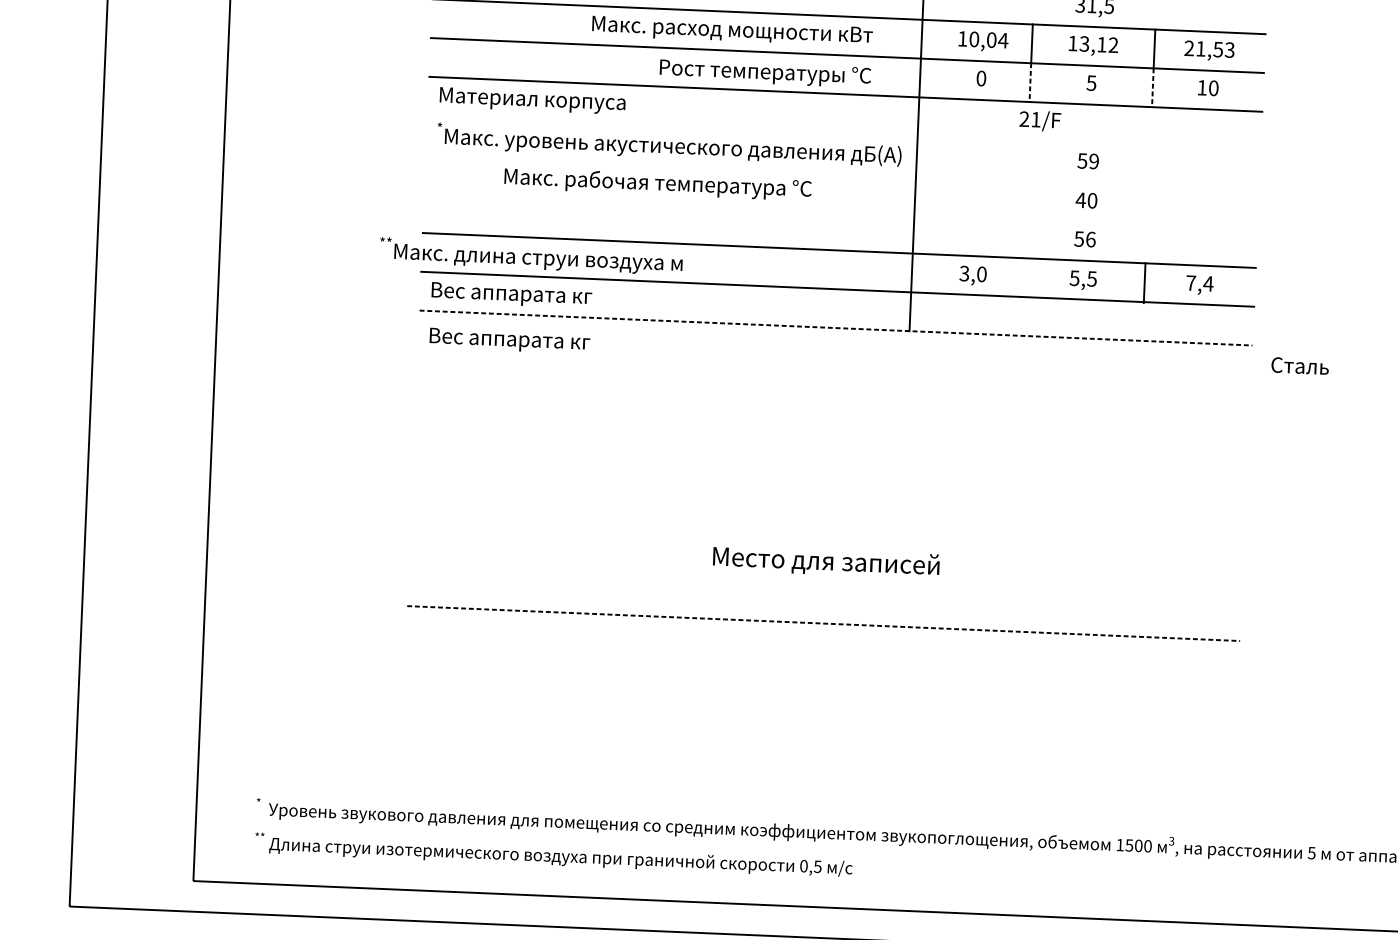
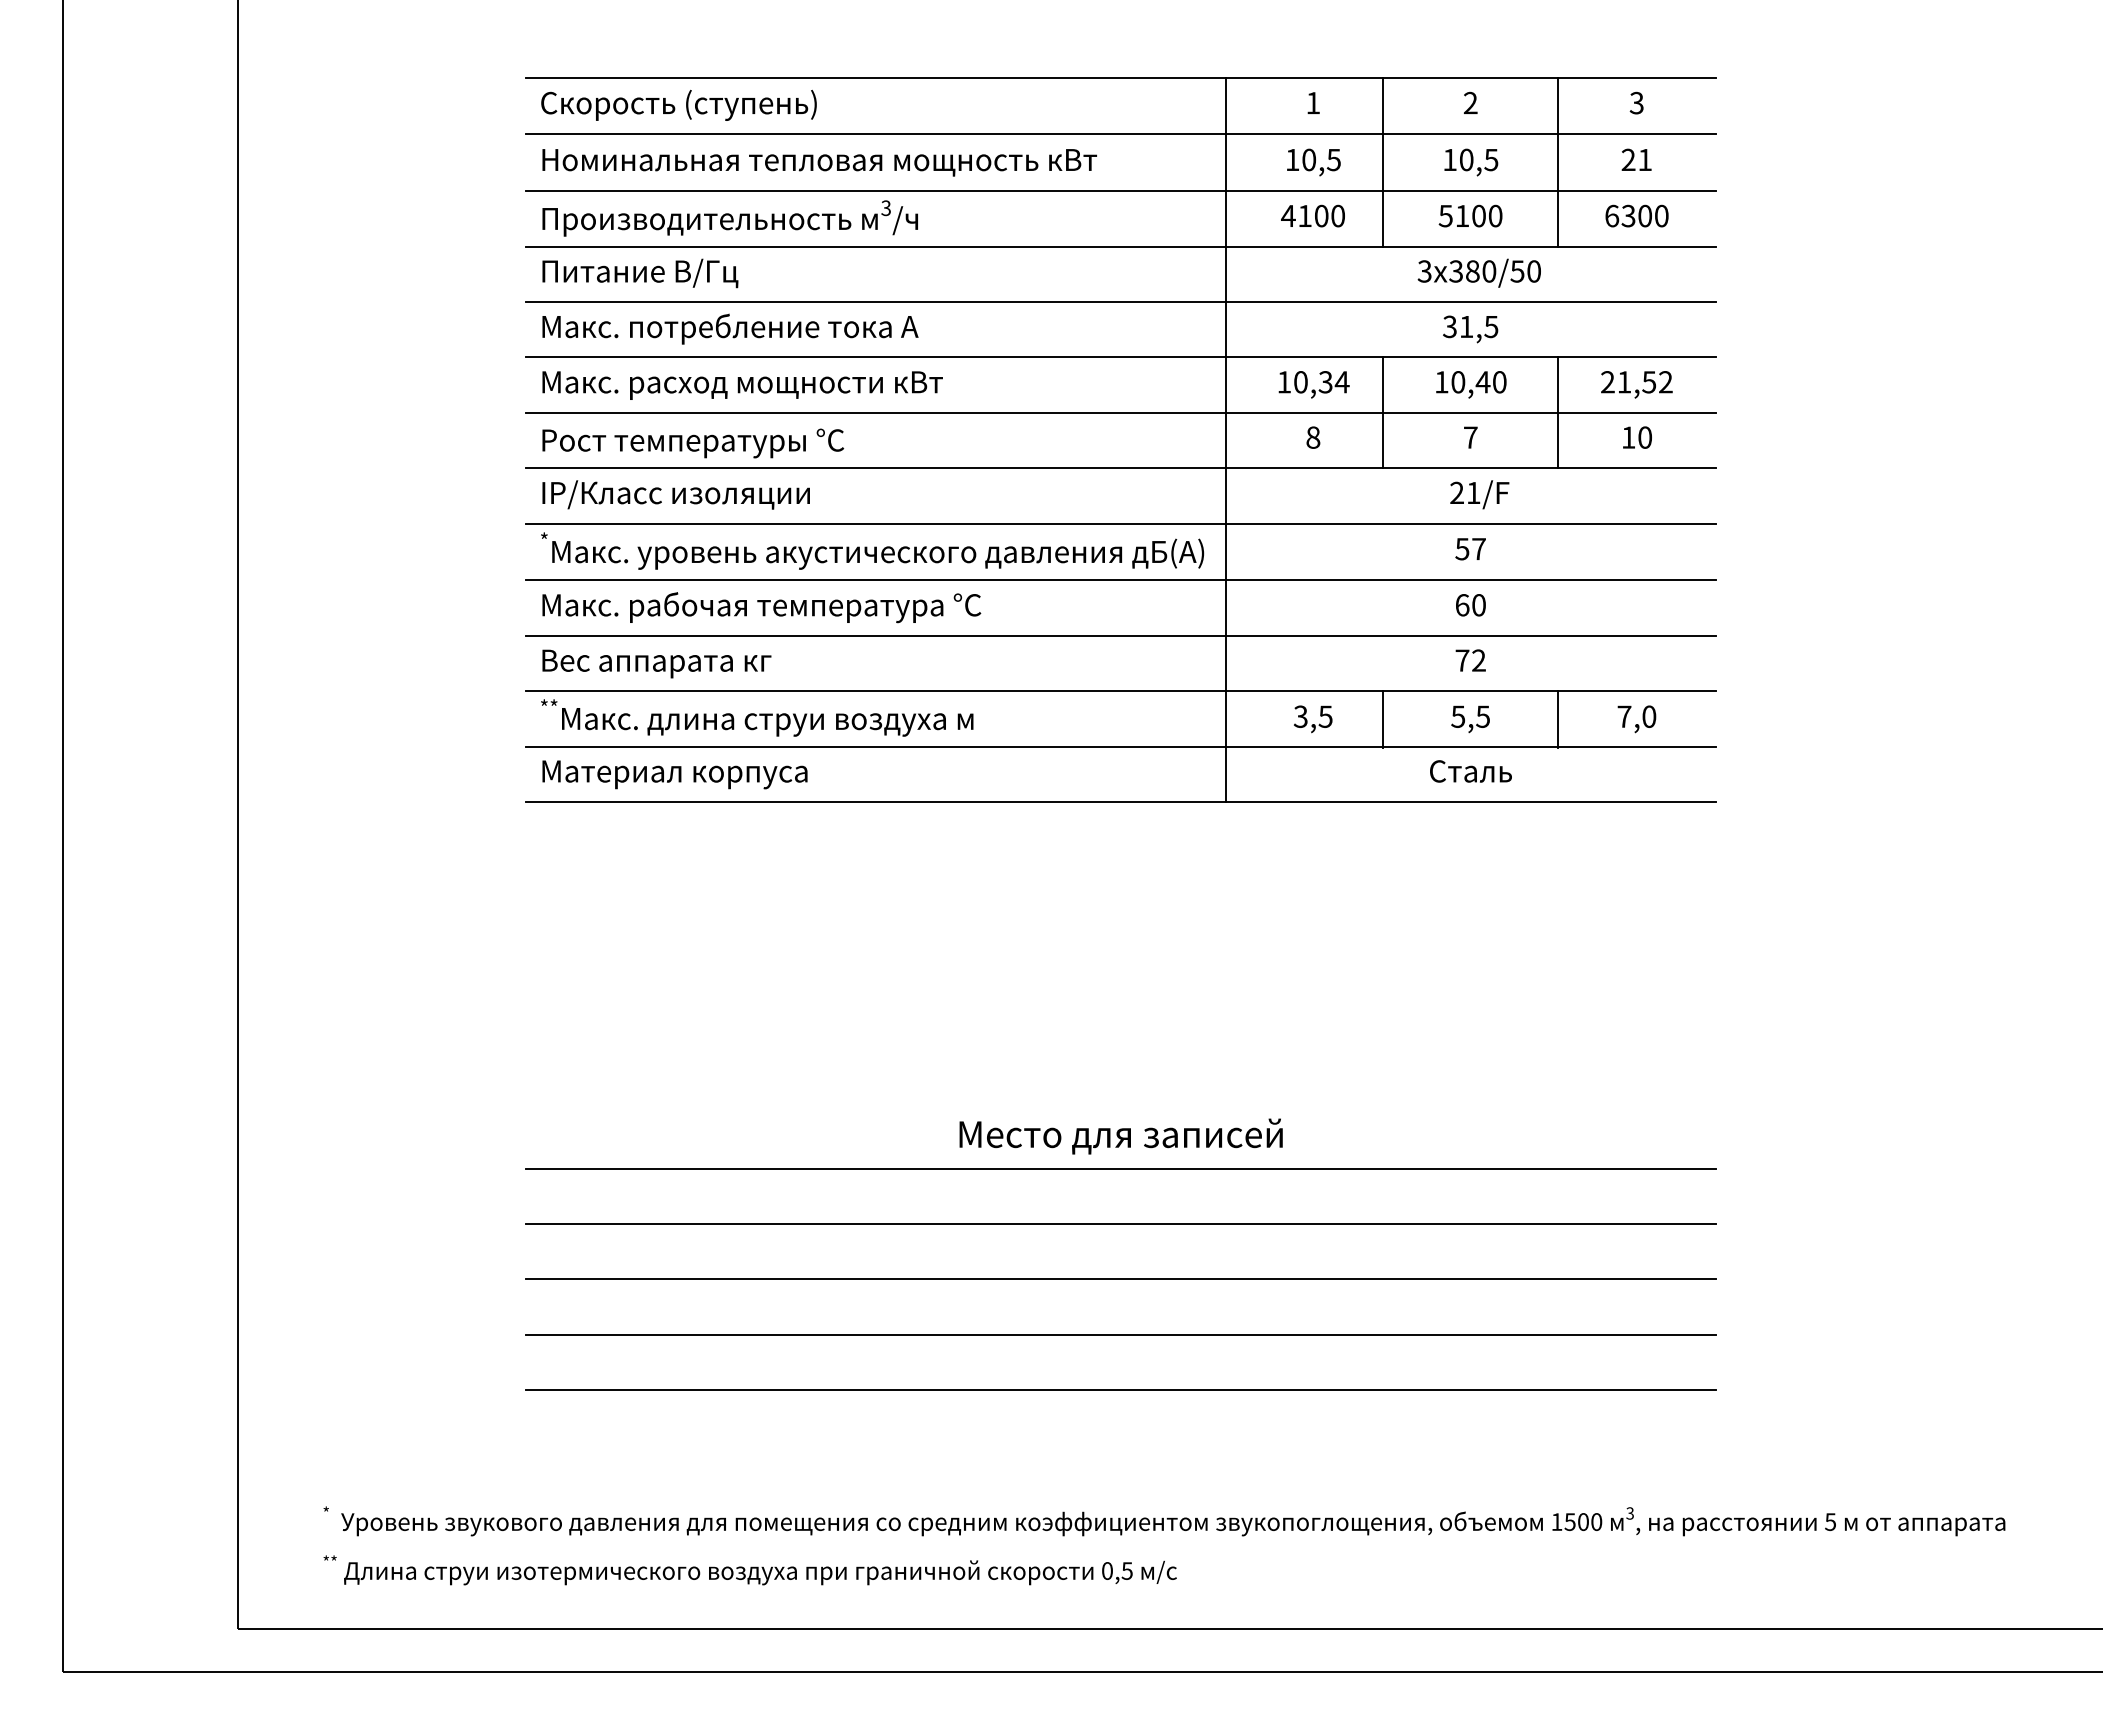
text: (732, 31) -> (742, 385), moved
text: (991, 40) -> (1325, 382), 10,04 -> 10,34
text: (1098, 44) -> (1478, 382), 13,12 -> 10,40
text: (1229, 50) -> (1665, 382), 21,53 -> 21,52
text: (765, 73) -> (693, 443), moved
text: (981, 78) -> (1313, 437), 0 -> 8
line: (1030, 82) -> (1383, 440), dashed -> solid
text: (1091, 83) -> (1470, 437), 5 -> 7
line: (1153, 87) -> (1558, 440), dashed -> solid
text: (533, 100) -> (676, 495), Материал корпуса -> IP/Класс изоляции
text: (1040, 120) -> (1479, 494), moved
line: (843, 133) -> (1120, 523), added
text: (1093, 161) -> (1478, 548), 59 -> 57
line: (842, 172) -> (1120, 580), added
text: (657, 184) -> (761, 607), moved
text: (1080, 200) -> (1461, 605), 40 -> 60
line: (840, 211) -> (1120, 635), added
text: (1084, 239) -> (1470, 660), 56 -> 72
text: (531, 256) -> (757, 717), moved
text: (981, 274) -> (1325, 716), 3,0 -> 3,5
line: (1022, 278) -> (1383, 719), added
text: (1207, 283) -> (1648, 716), 7,4 -> 7,0
text: (524, 295) -> (675, 774), Вес аппарата кг -> Материал корпуса
line: (836, 327) -> (1121, 801), dashed -> solid
text: (509, 340) -> (656, 663), moved
text: (1299, 366) -> (1470, 771), moved
line: (824, 584) -> (1120, 1168), added
line: (824, 623) -> (1121, 1223), dashed -> solid
line: (821, 662) -> (1120, 1279), added
line: (820, 700) -> (1120, 1334), added
line: (818, 740) -> (1120, 1390), added

